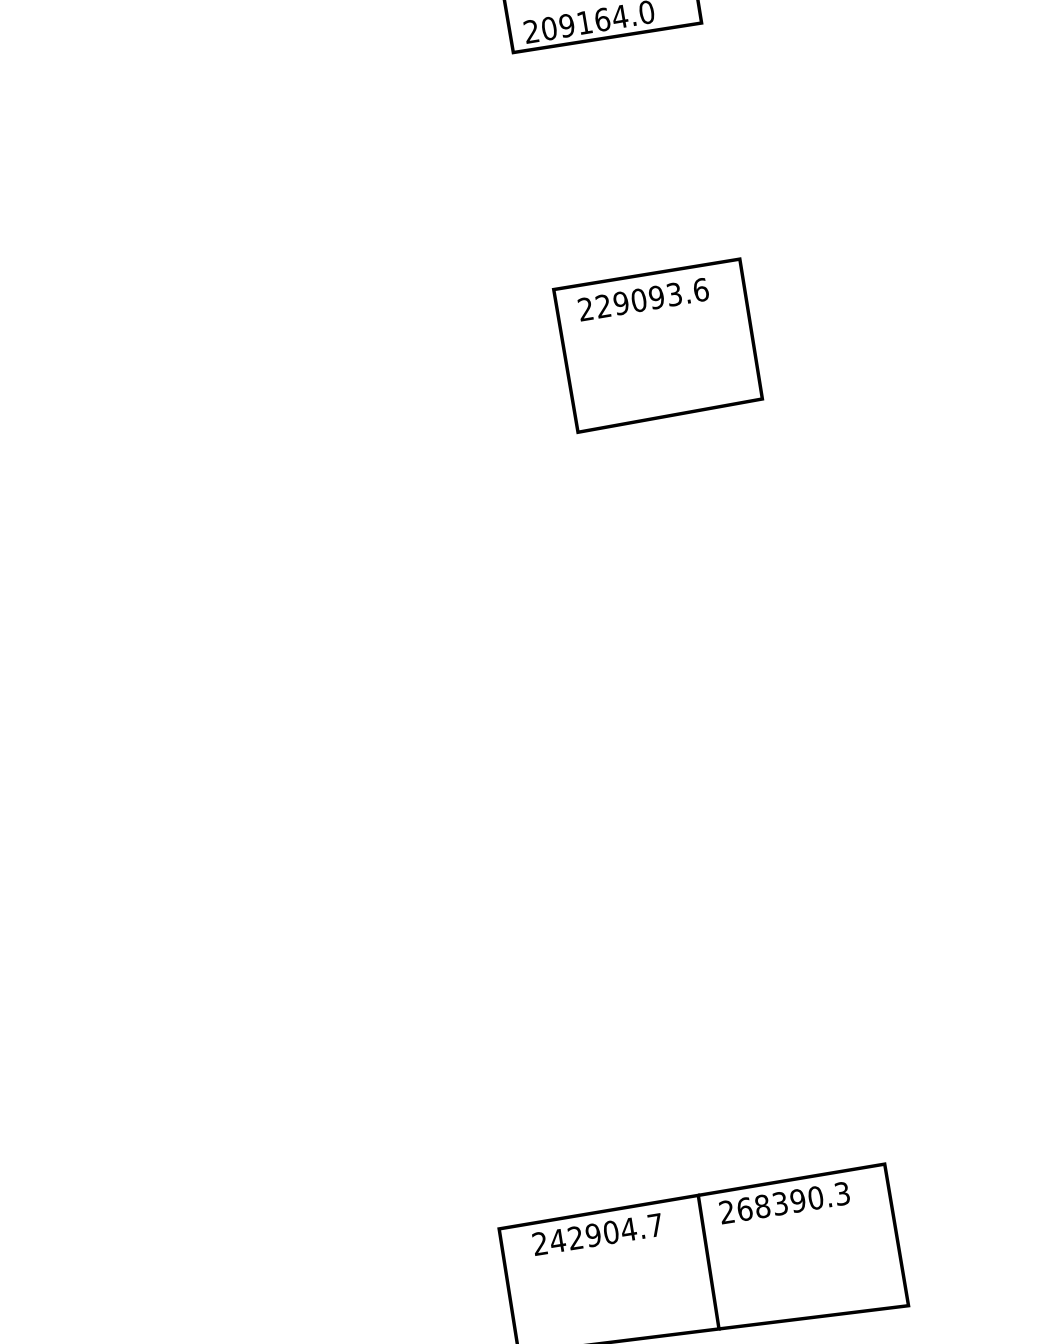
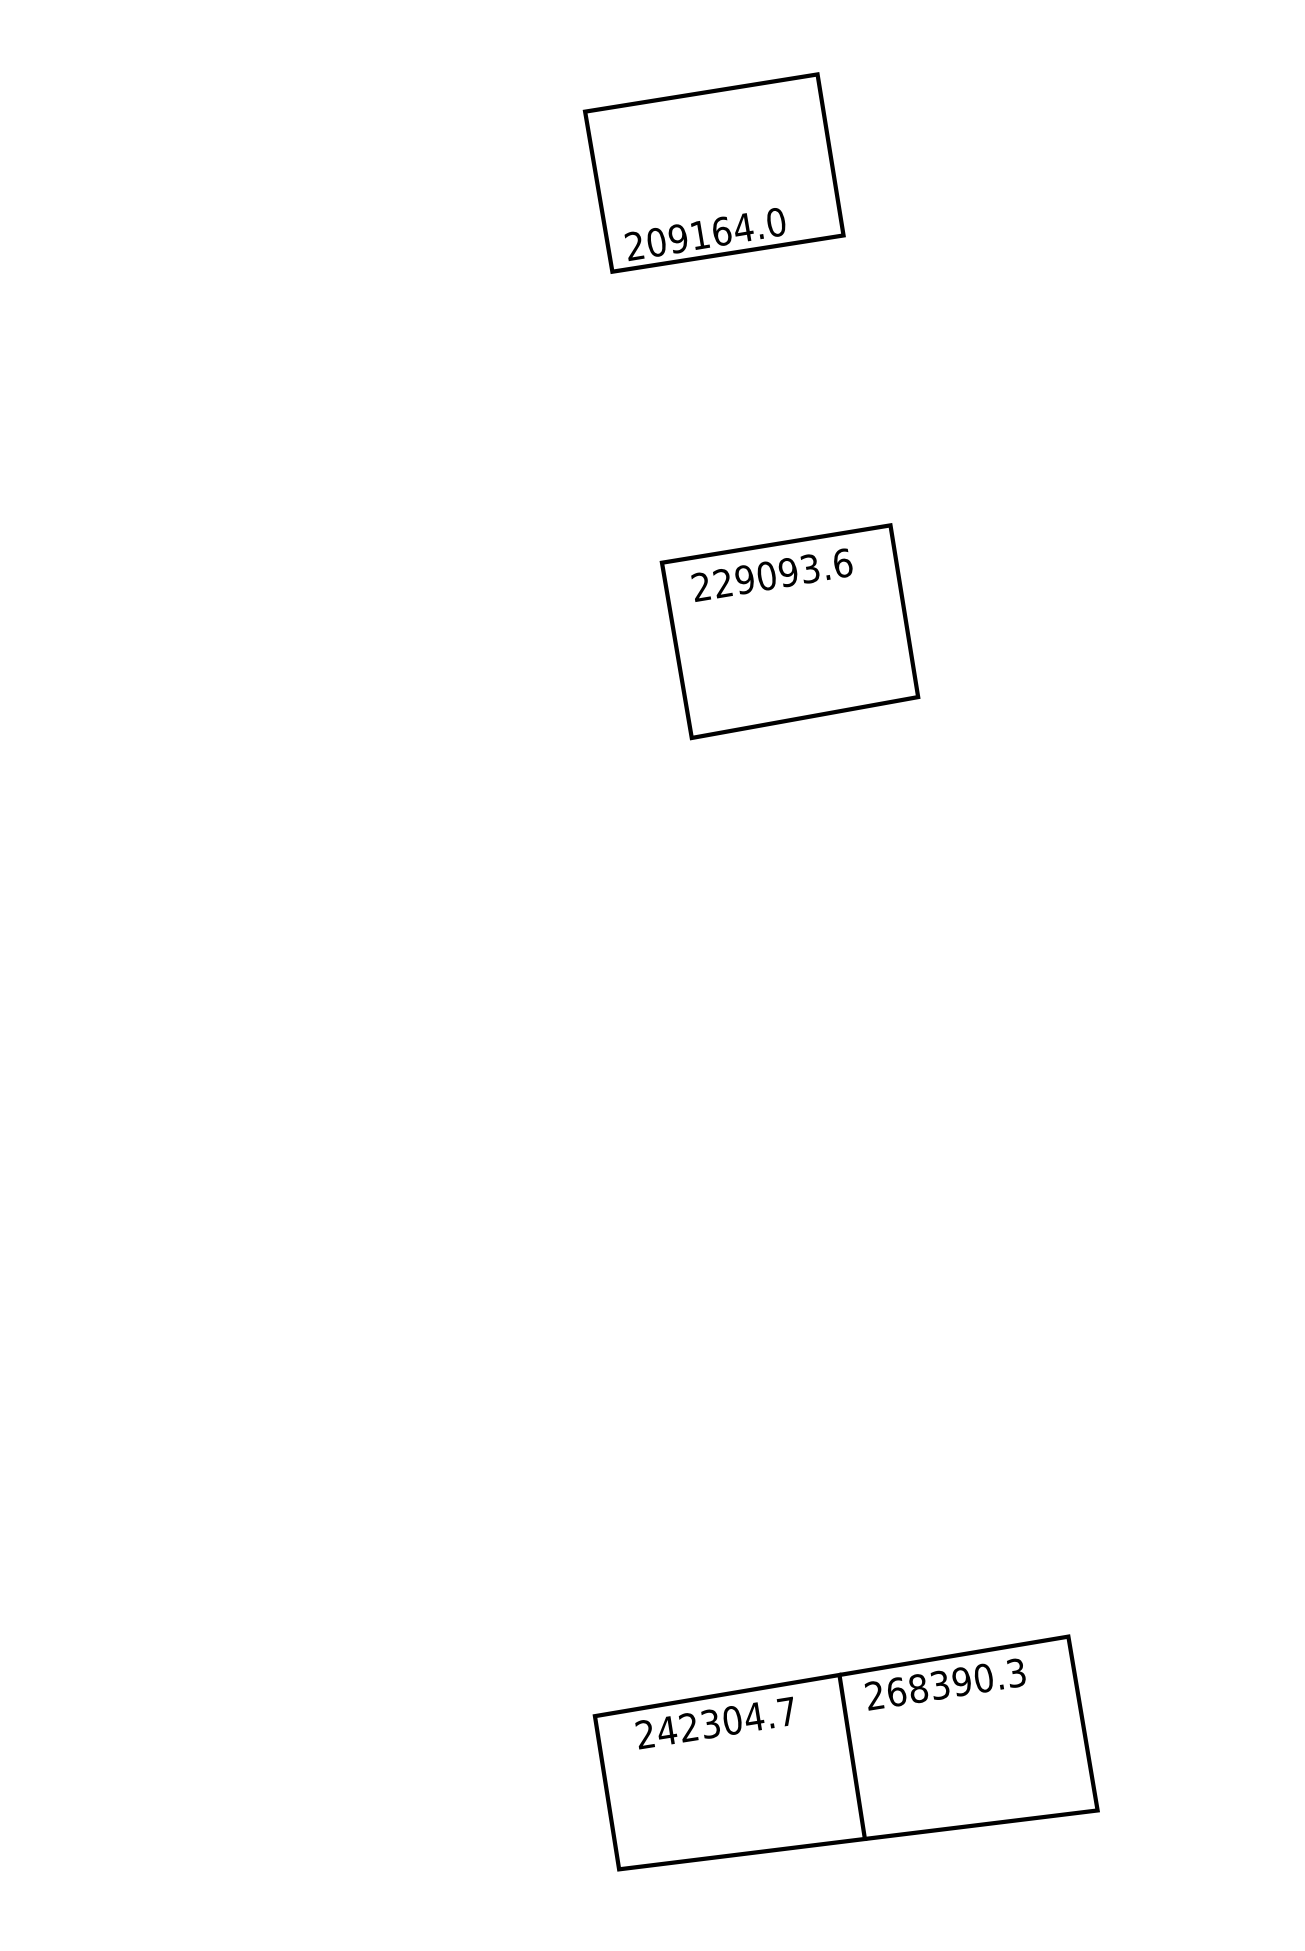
text: (593, 1235) -> (710, 1724), 242904.7 -> 242304.7

